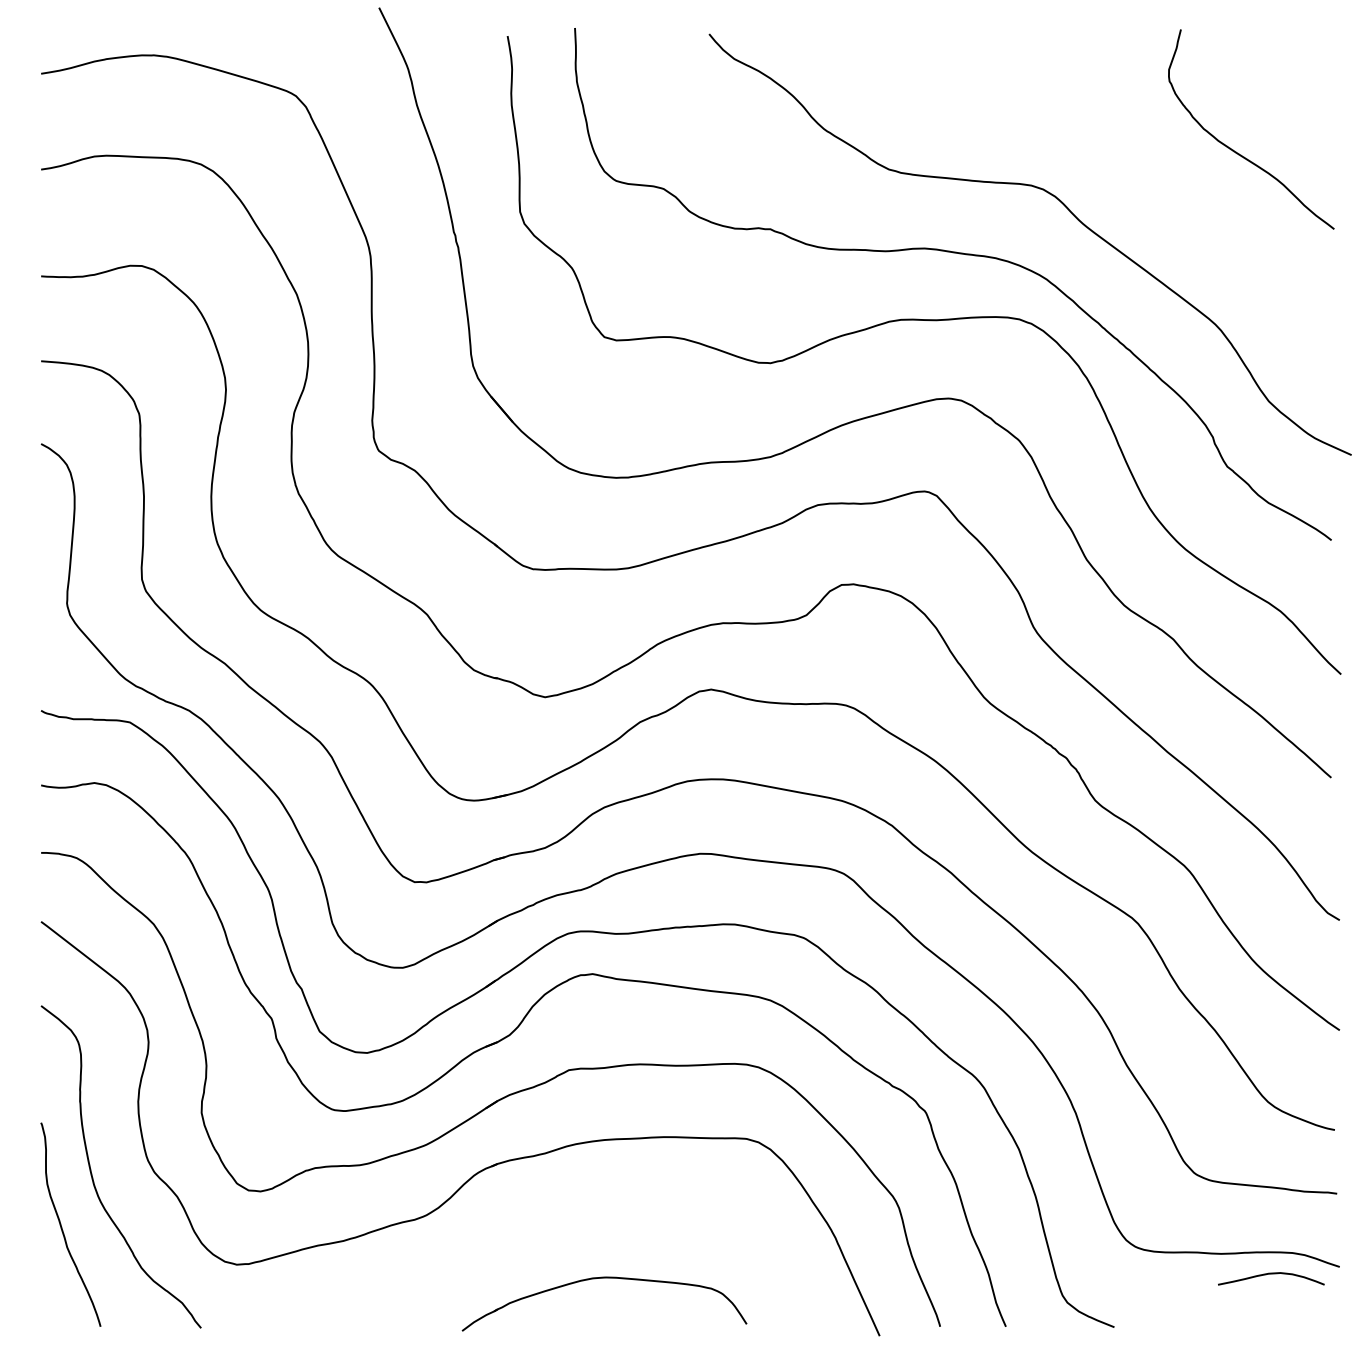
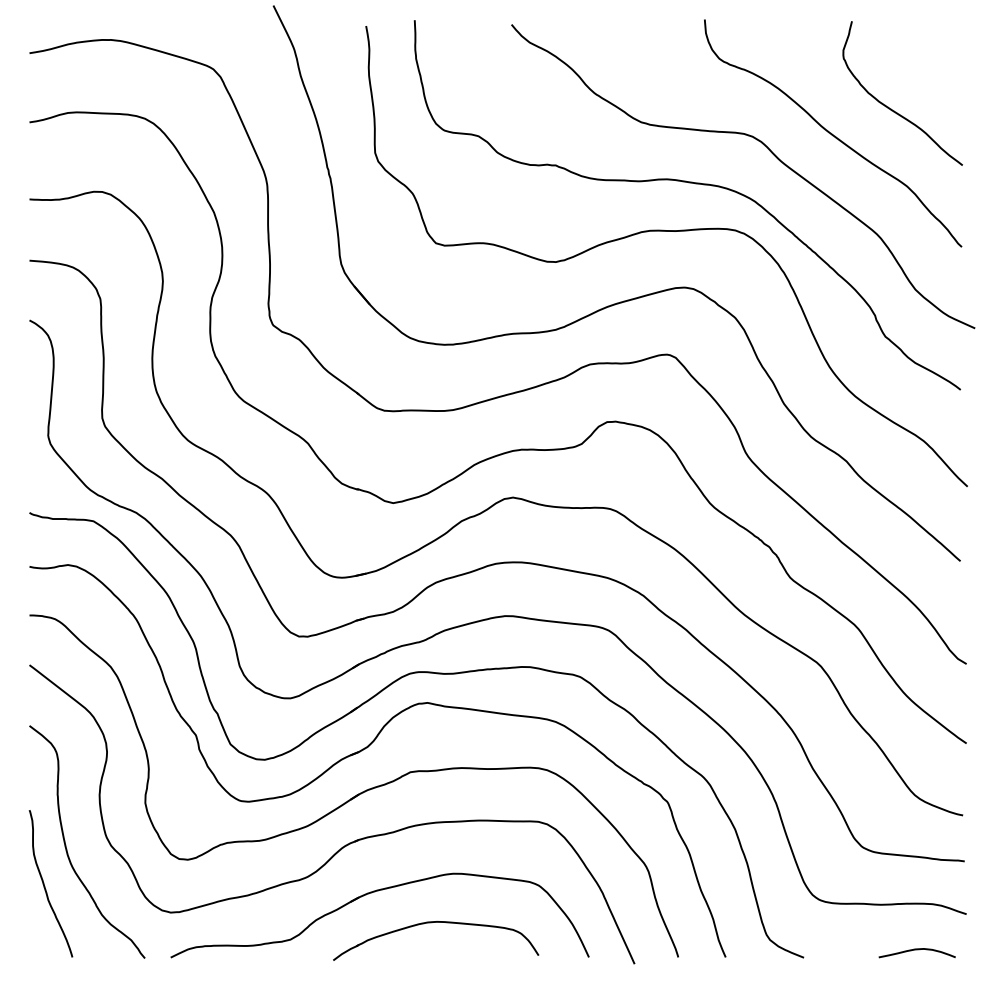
curve: (1153, 185) -> (832, 133), added
part: (516, 1237) -> (372, 892), added
curve: (1271, 1274) -> (917, 949), moved

